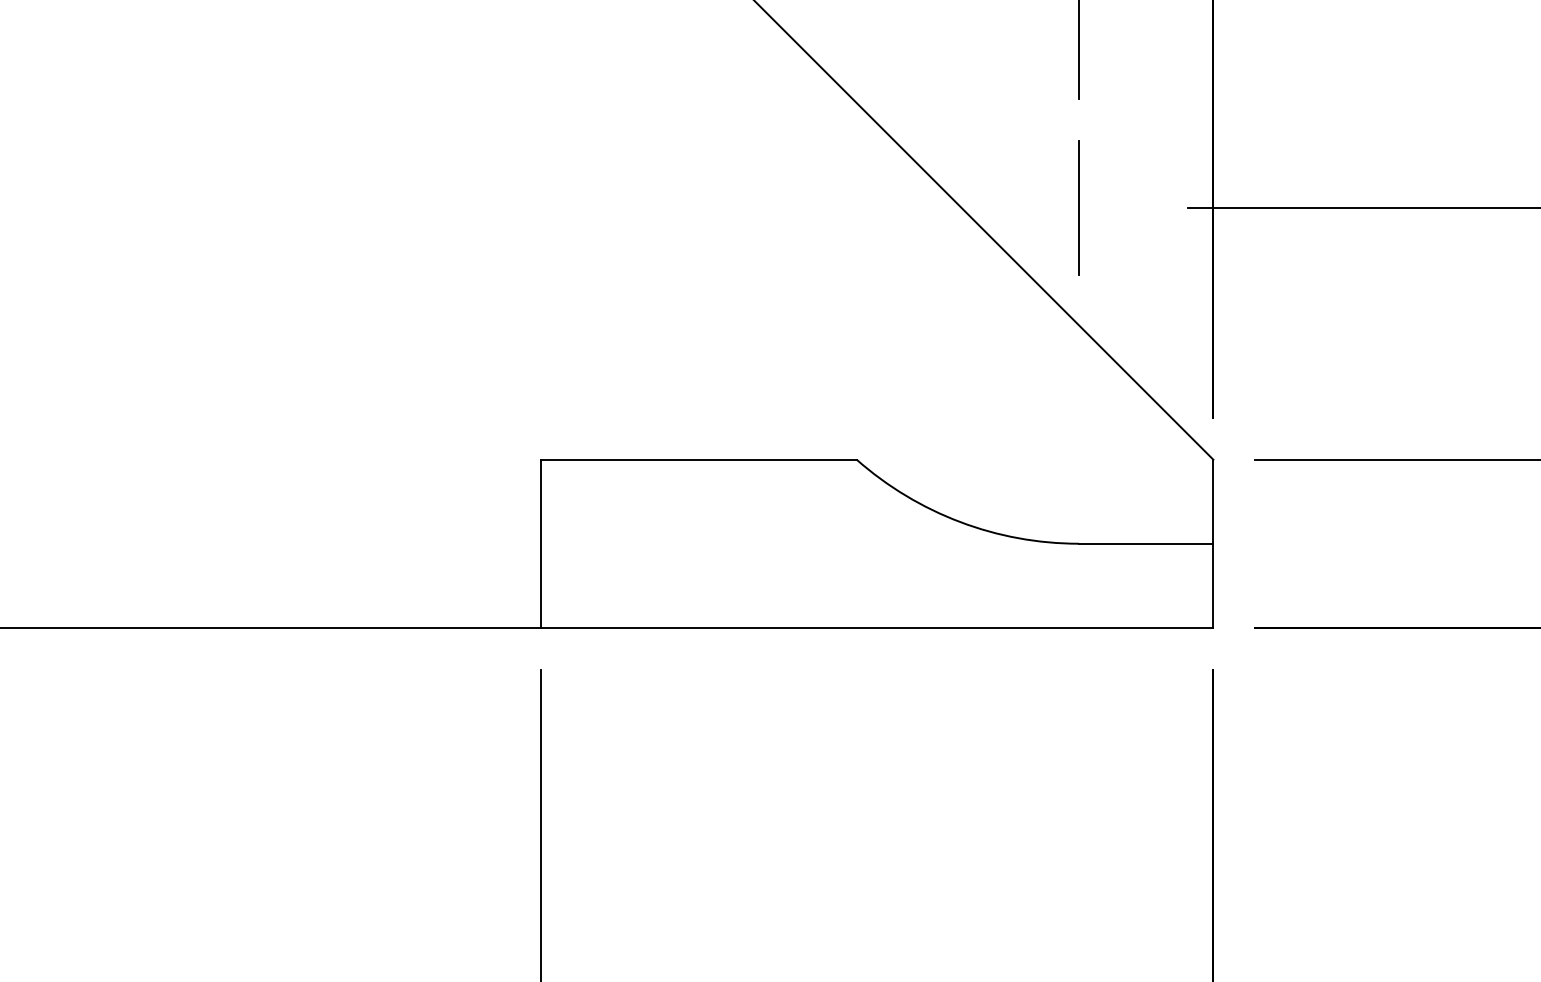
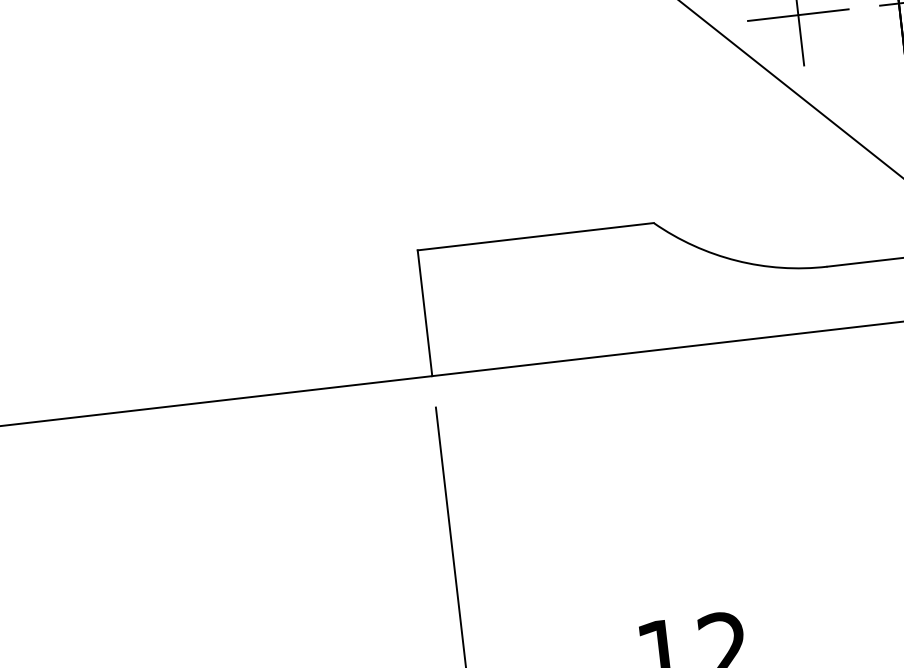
line: (1078, 207) -> (797, 15), added

